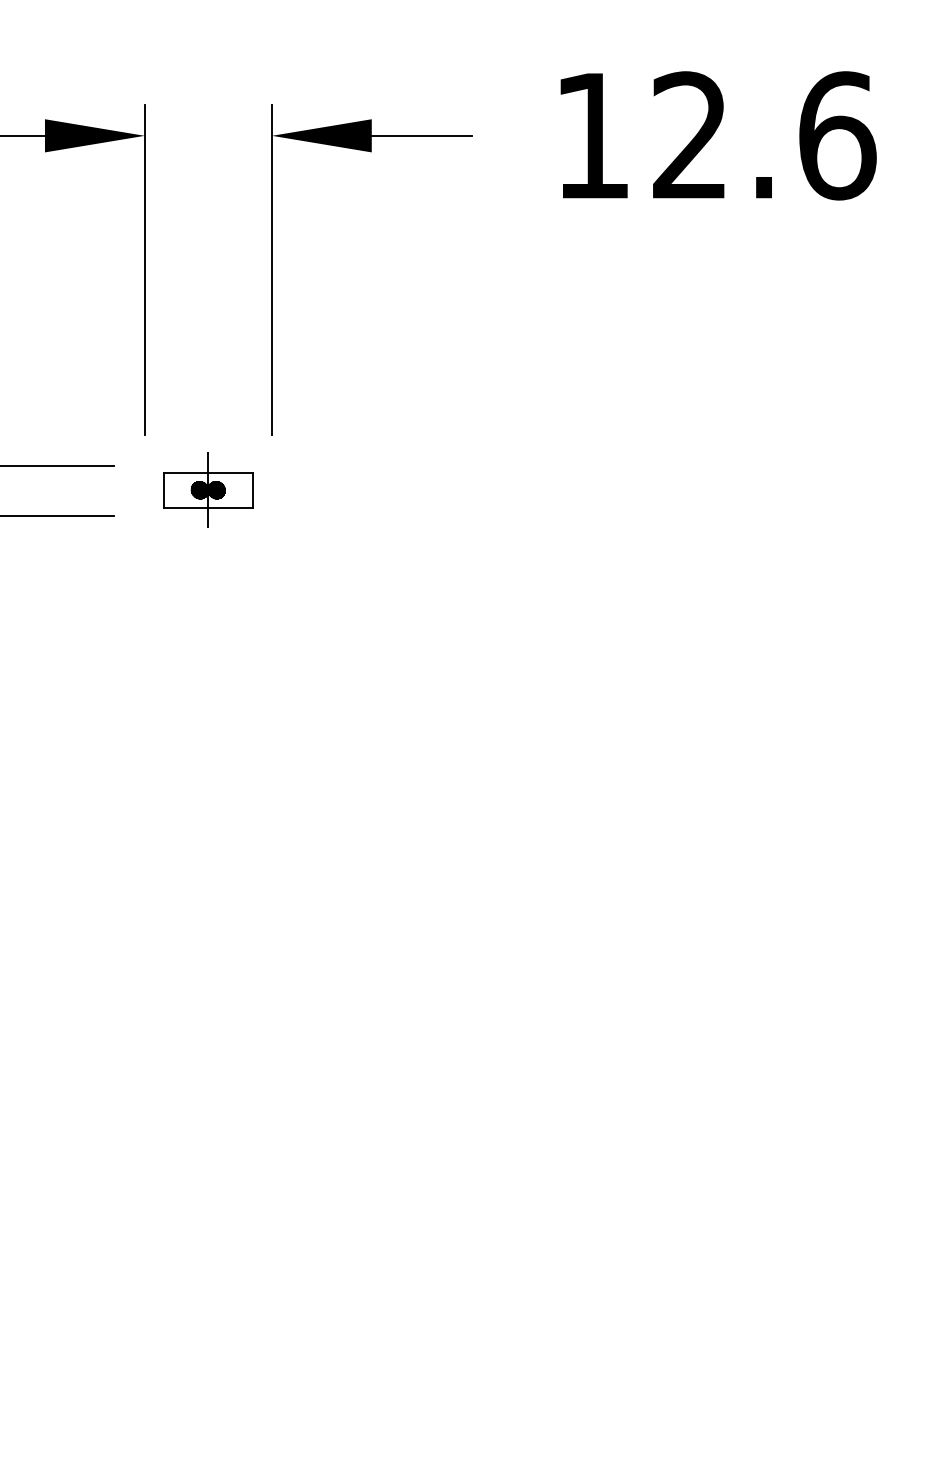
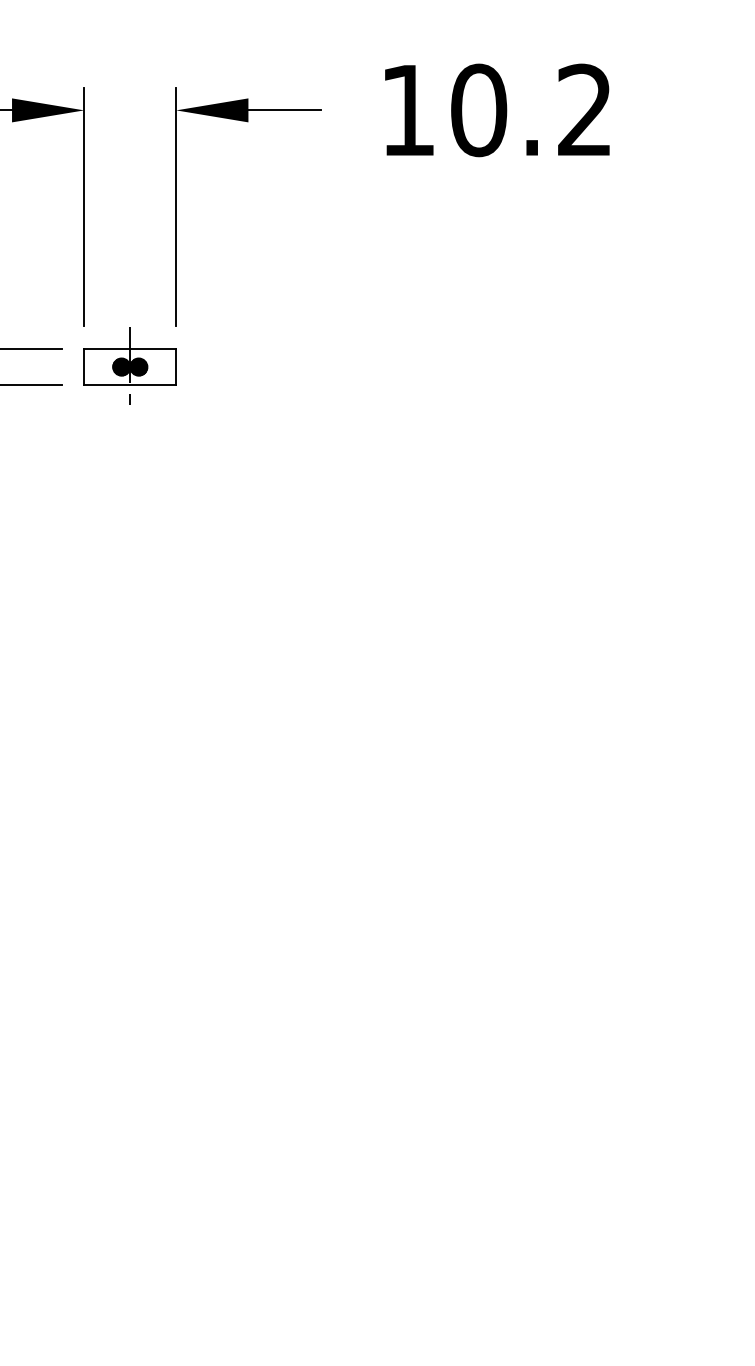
text: (764, 135) -> (532, 110), 12.6 -> 10.2
part: (207, 488) -> (129, 365), size x1.43

